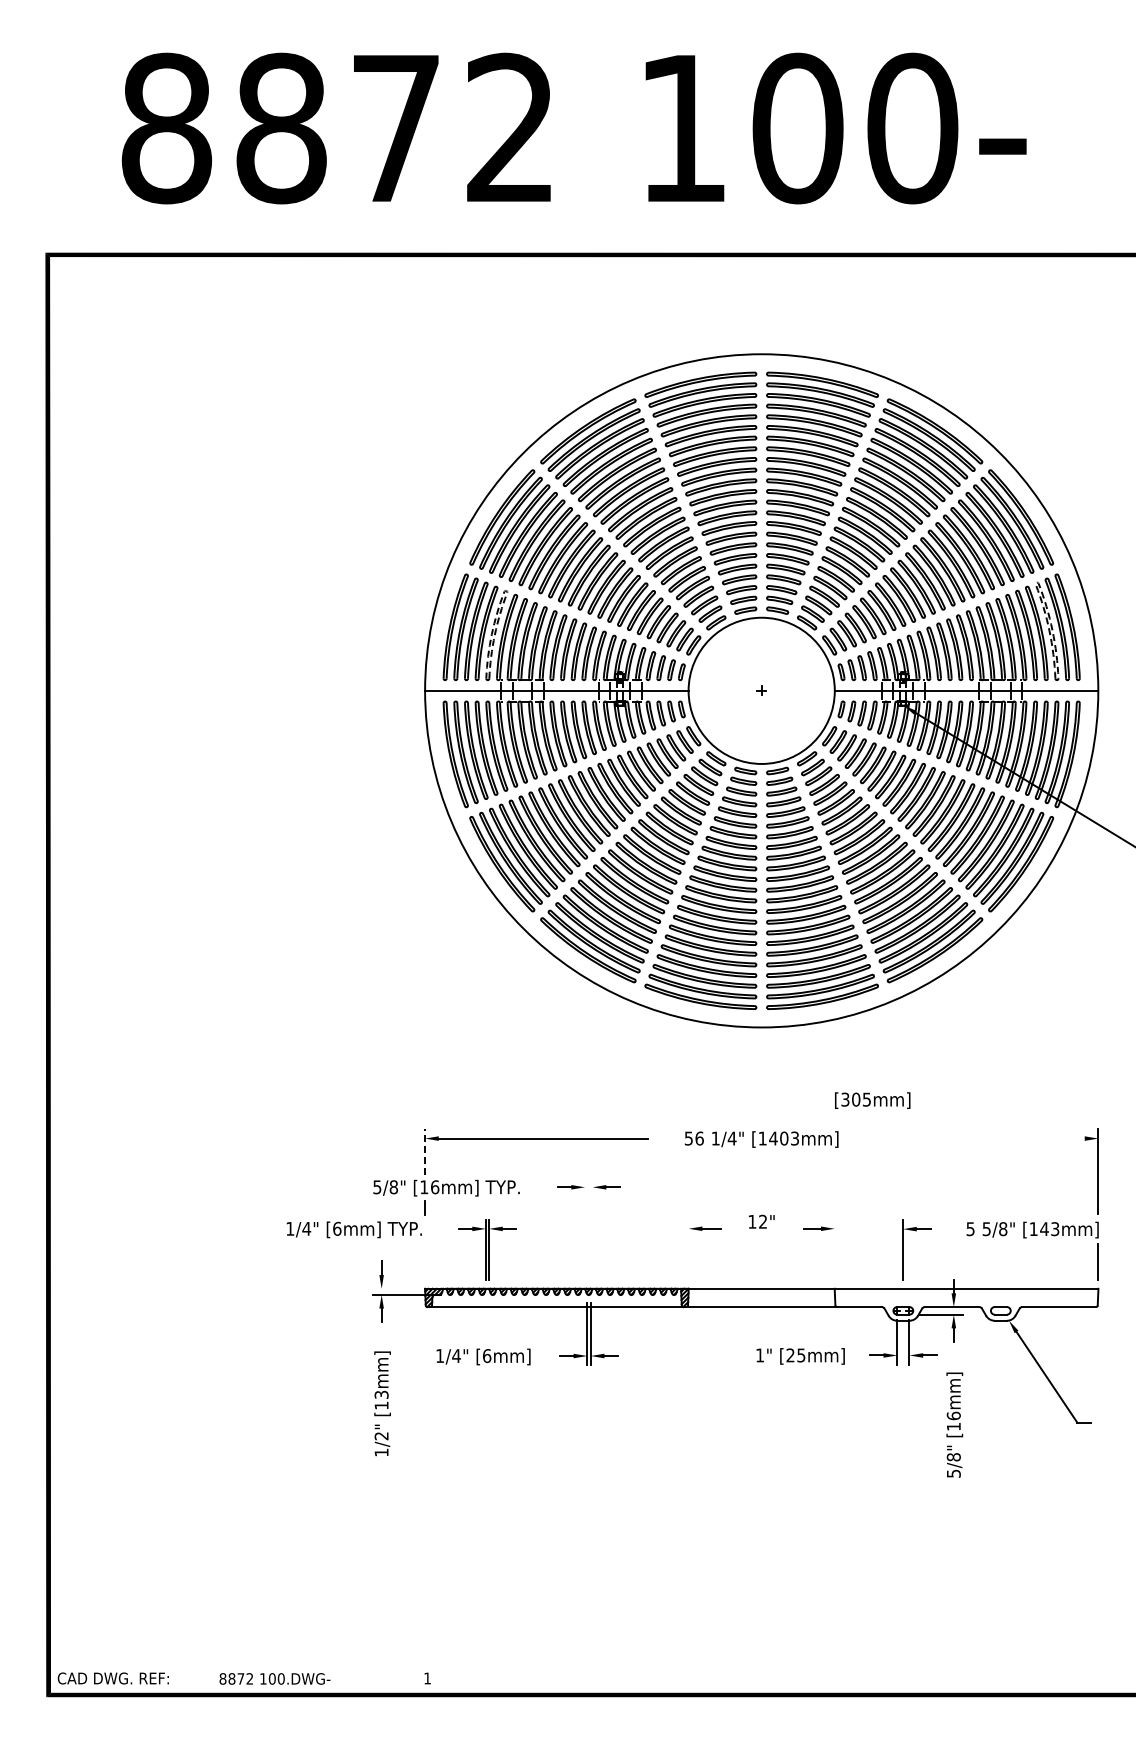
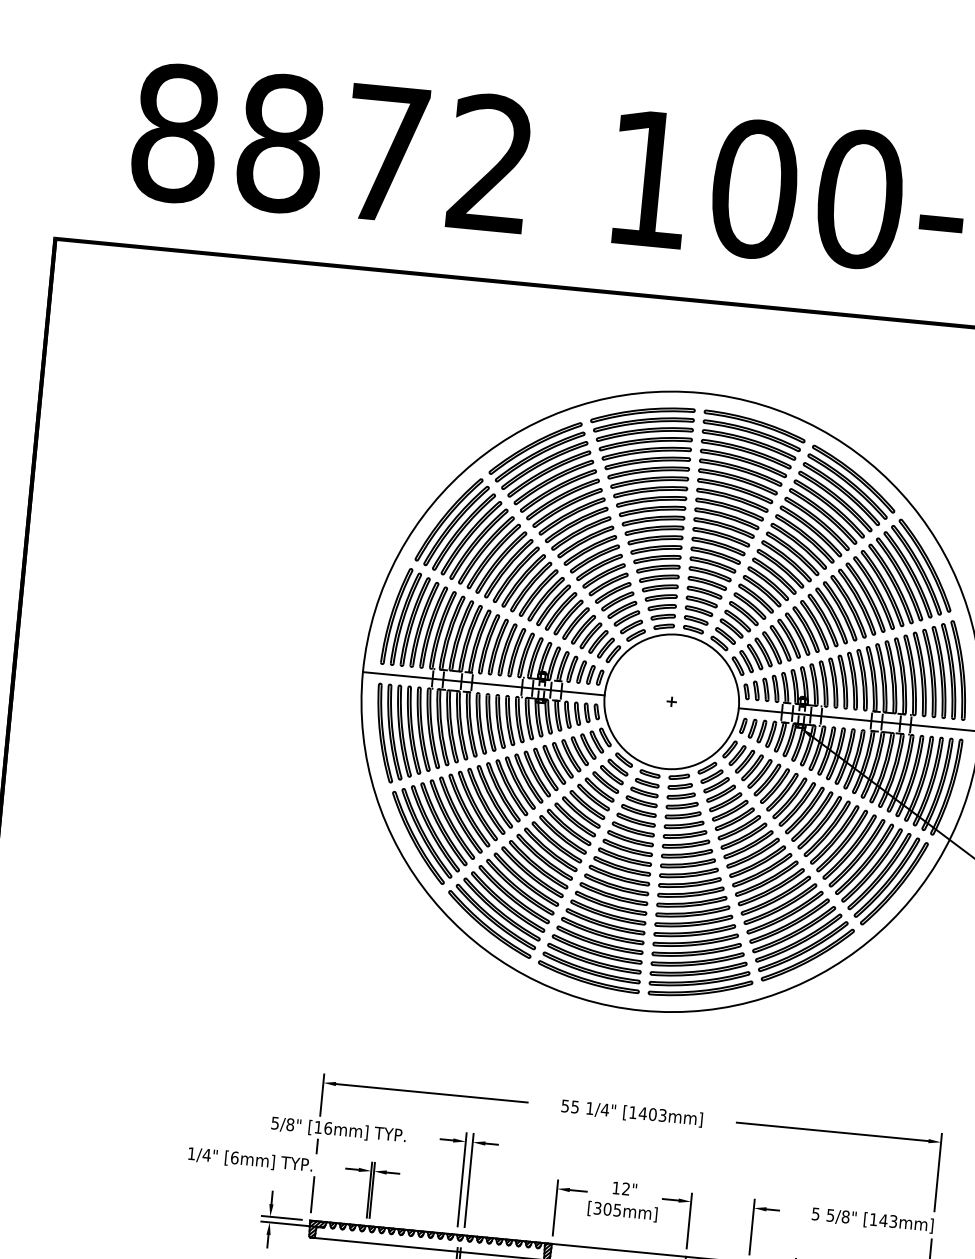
line: (1036, 582) -> (933, 626), dashed -> solid
line: (506, 590) -> (446, 587), dashed -> solid
text: (872, 1100) -> (622, 1211), moved
text: (699, 1138) -> (575, 1106), 56 -> 55
line: (979, 1138) -> (832, 1131), added
line: (425, 1151) -> (322, 1094), dashed -> solid
line: (585, 1228) -> (462, 1179), added
line: (592, 1228) -> (469, 1180), added
line: (688, 1249) -> (555, 1207), added
line: (834, 1249) -> (689, 1220), added
line: (425, 1260) -> (313, 1194), added
line: (393, 1288) -> (281, 1217), added

